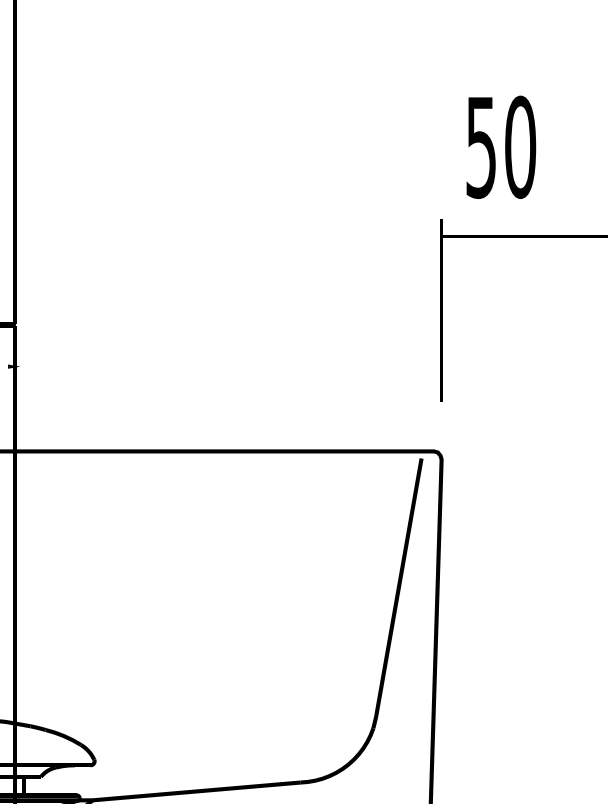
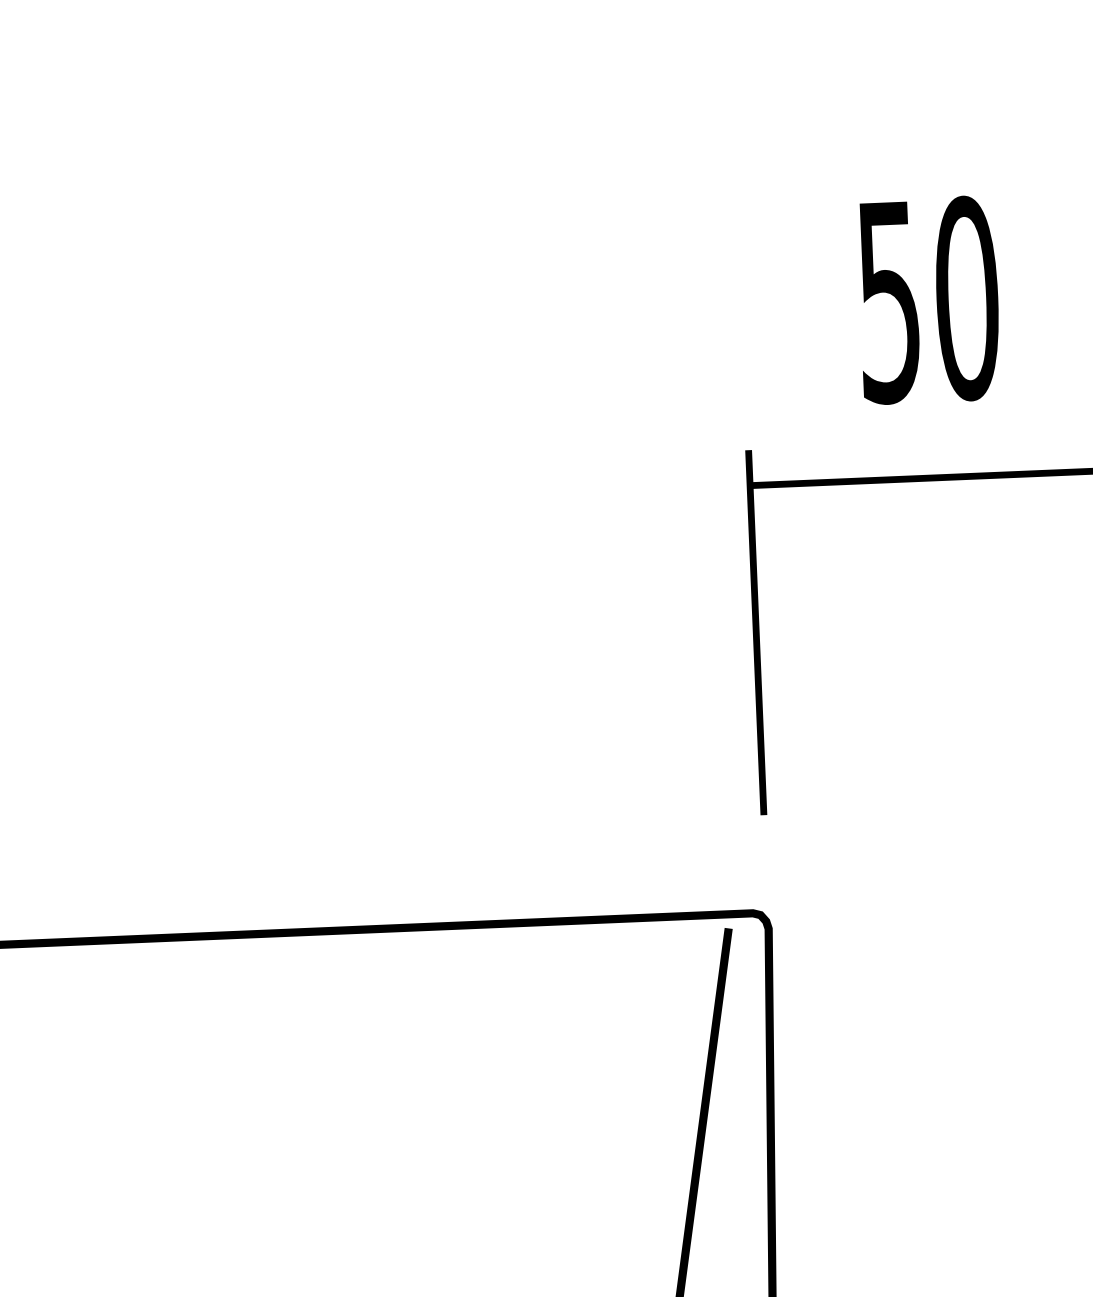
text: (501, 146) -> (929, 298), moved

